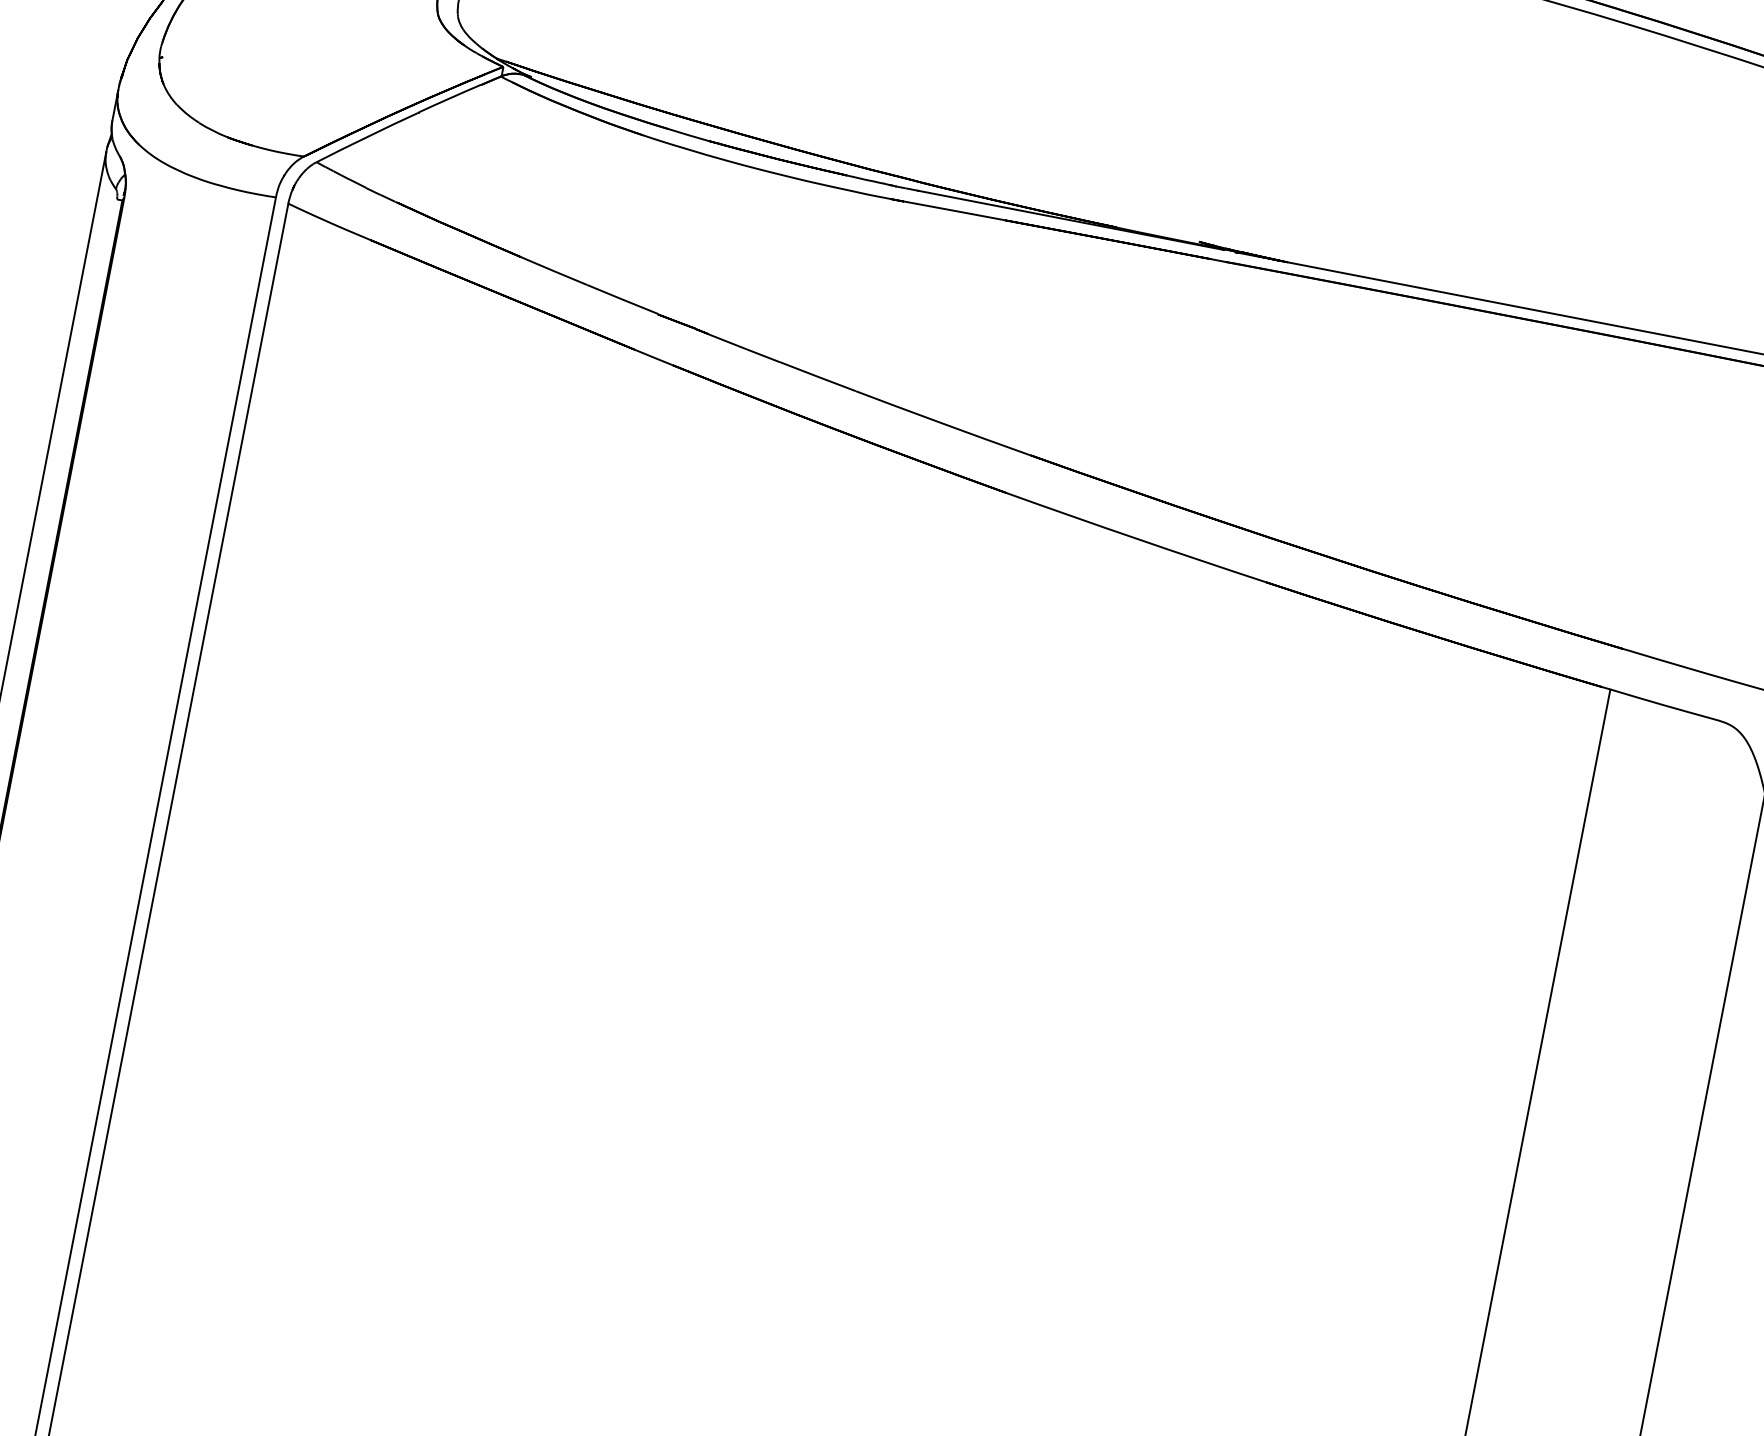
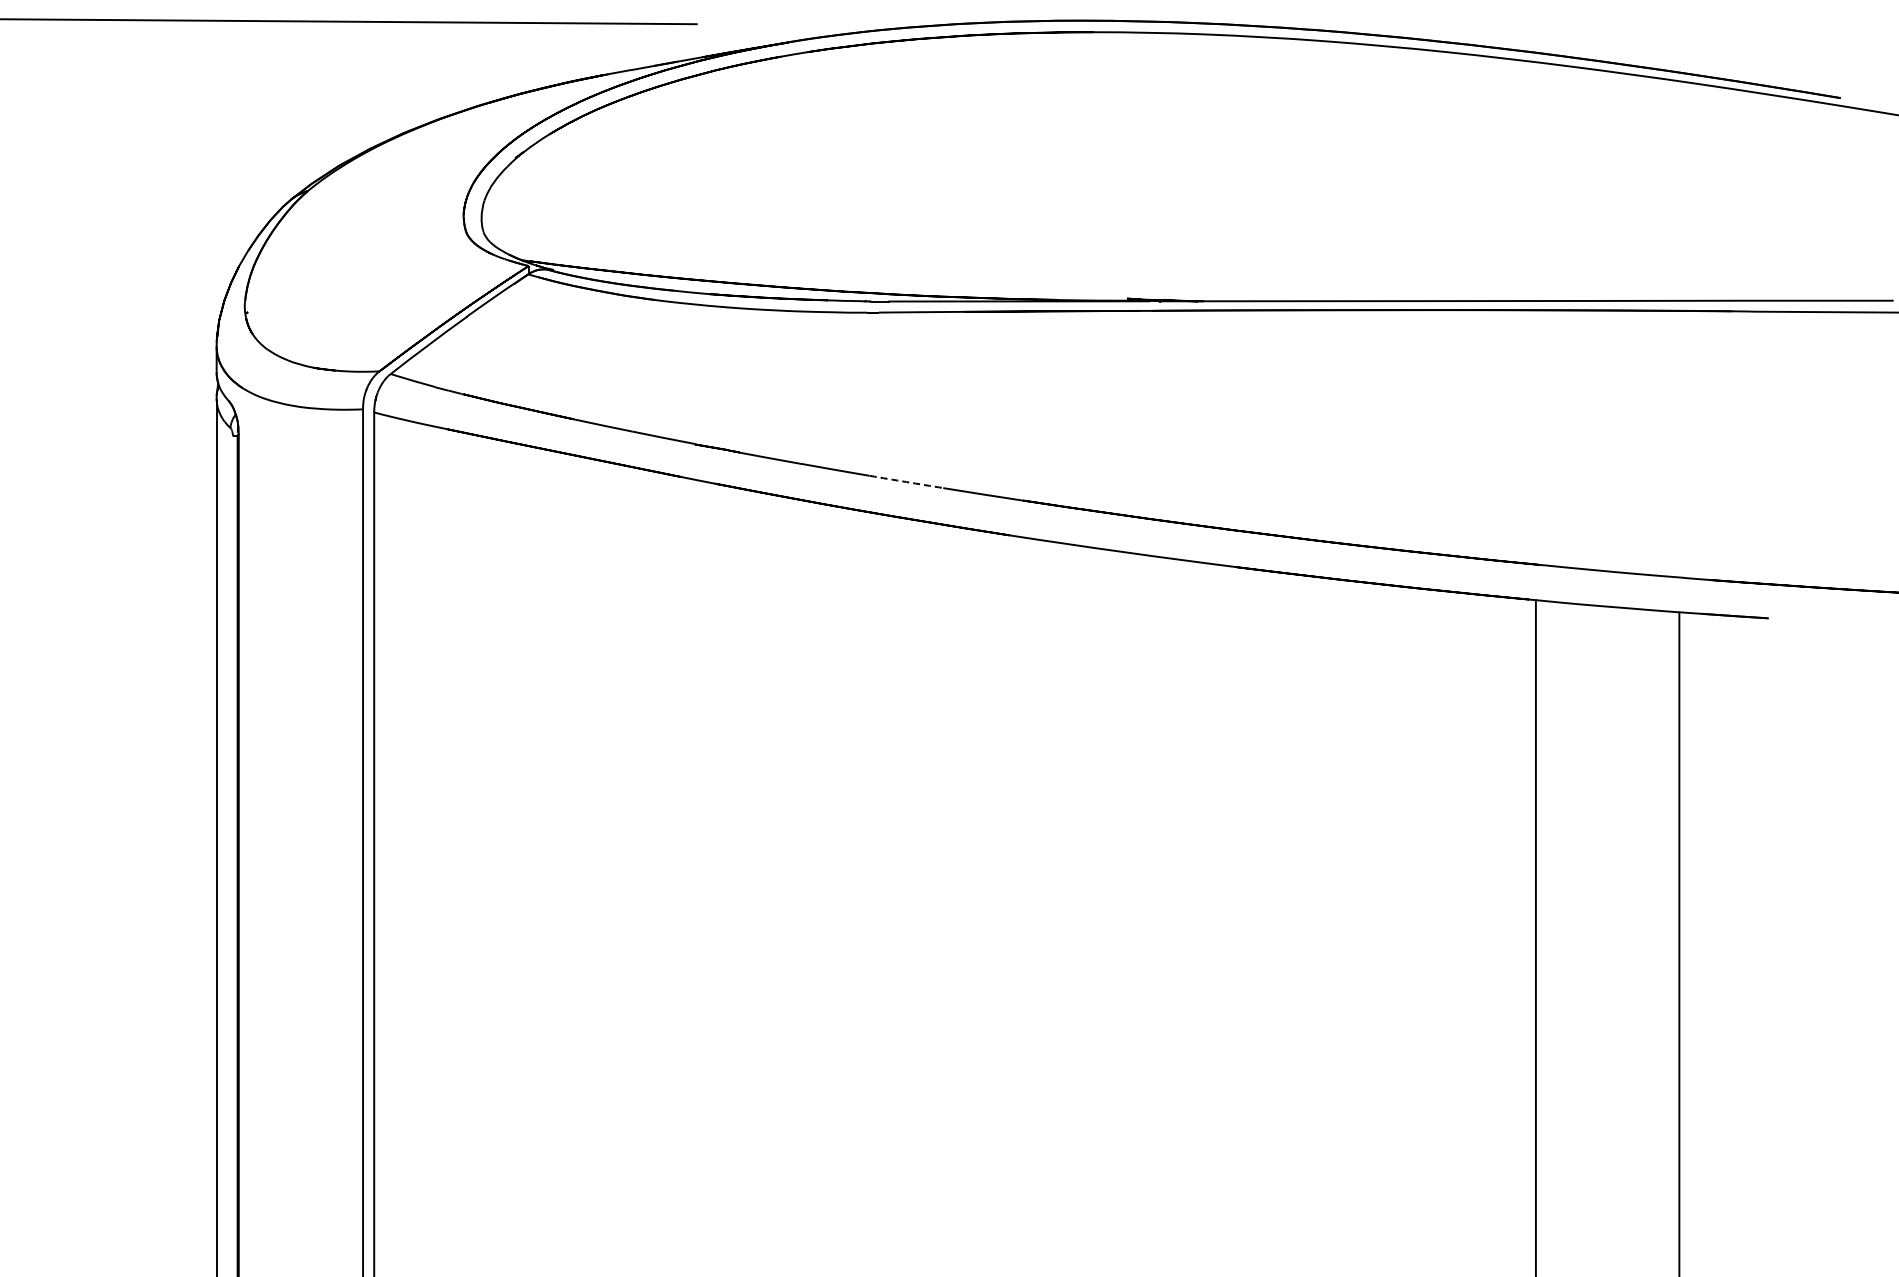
arc: (897, 407) -> (906, 482), solid -> dashed

